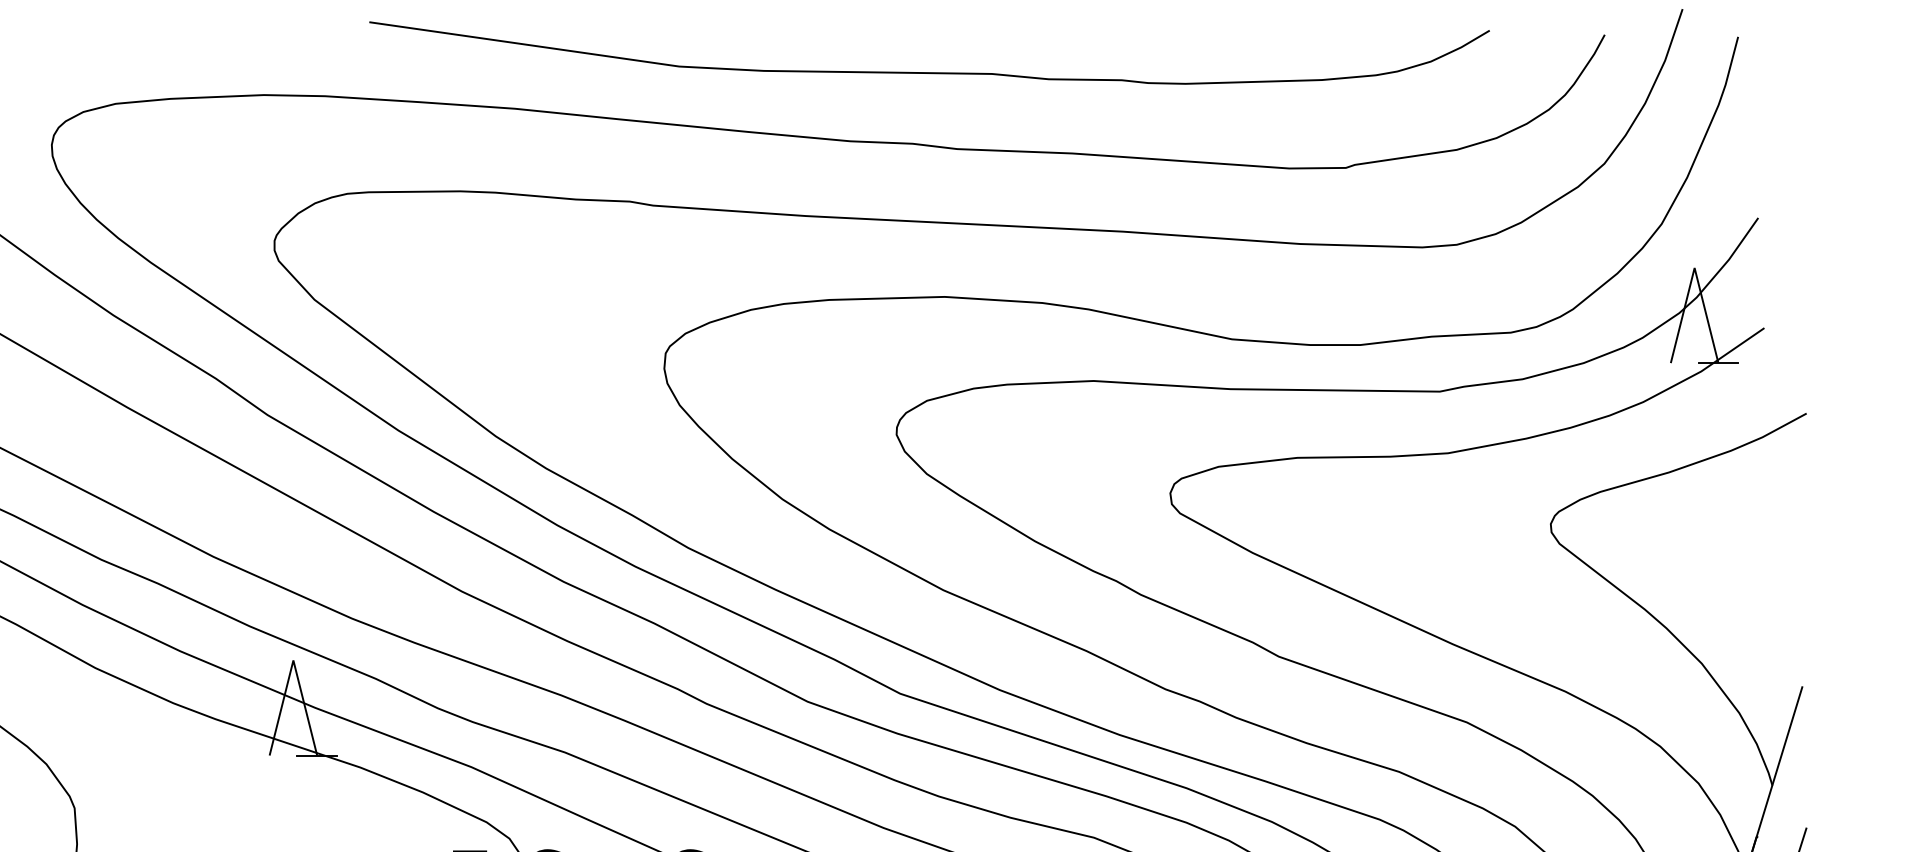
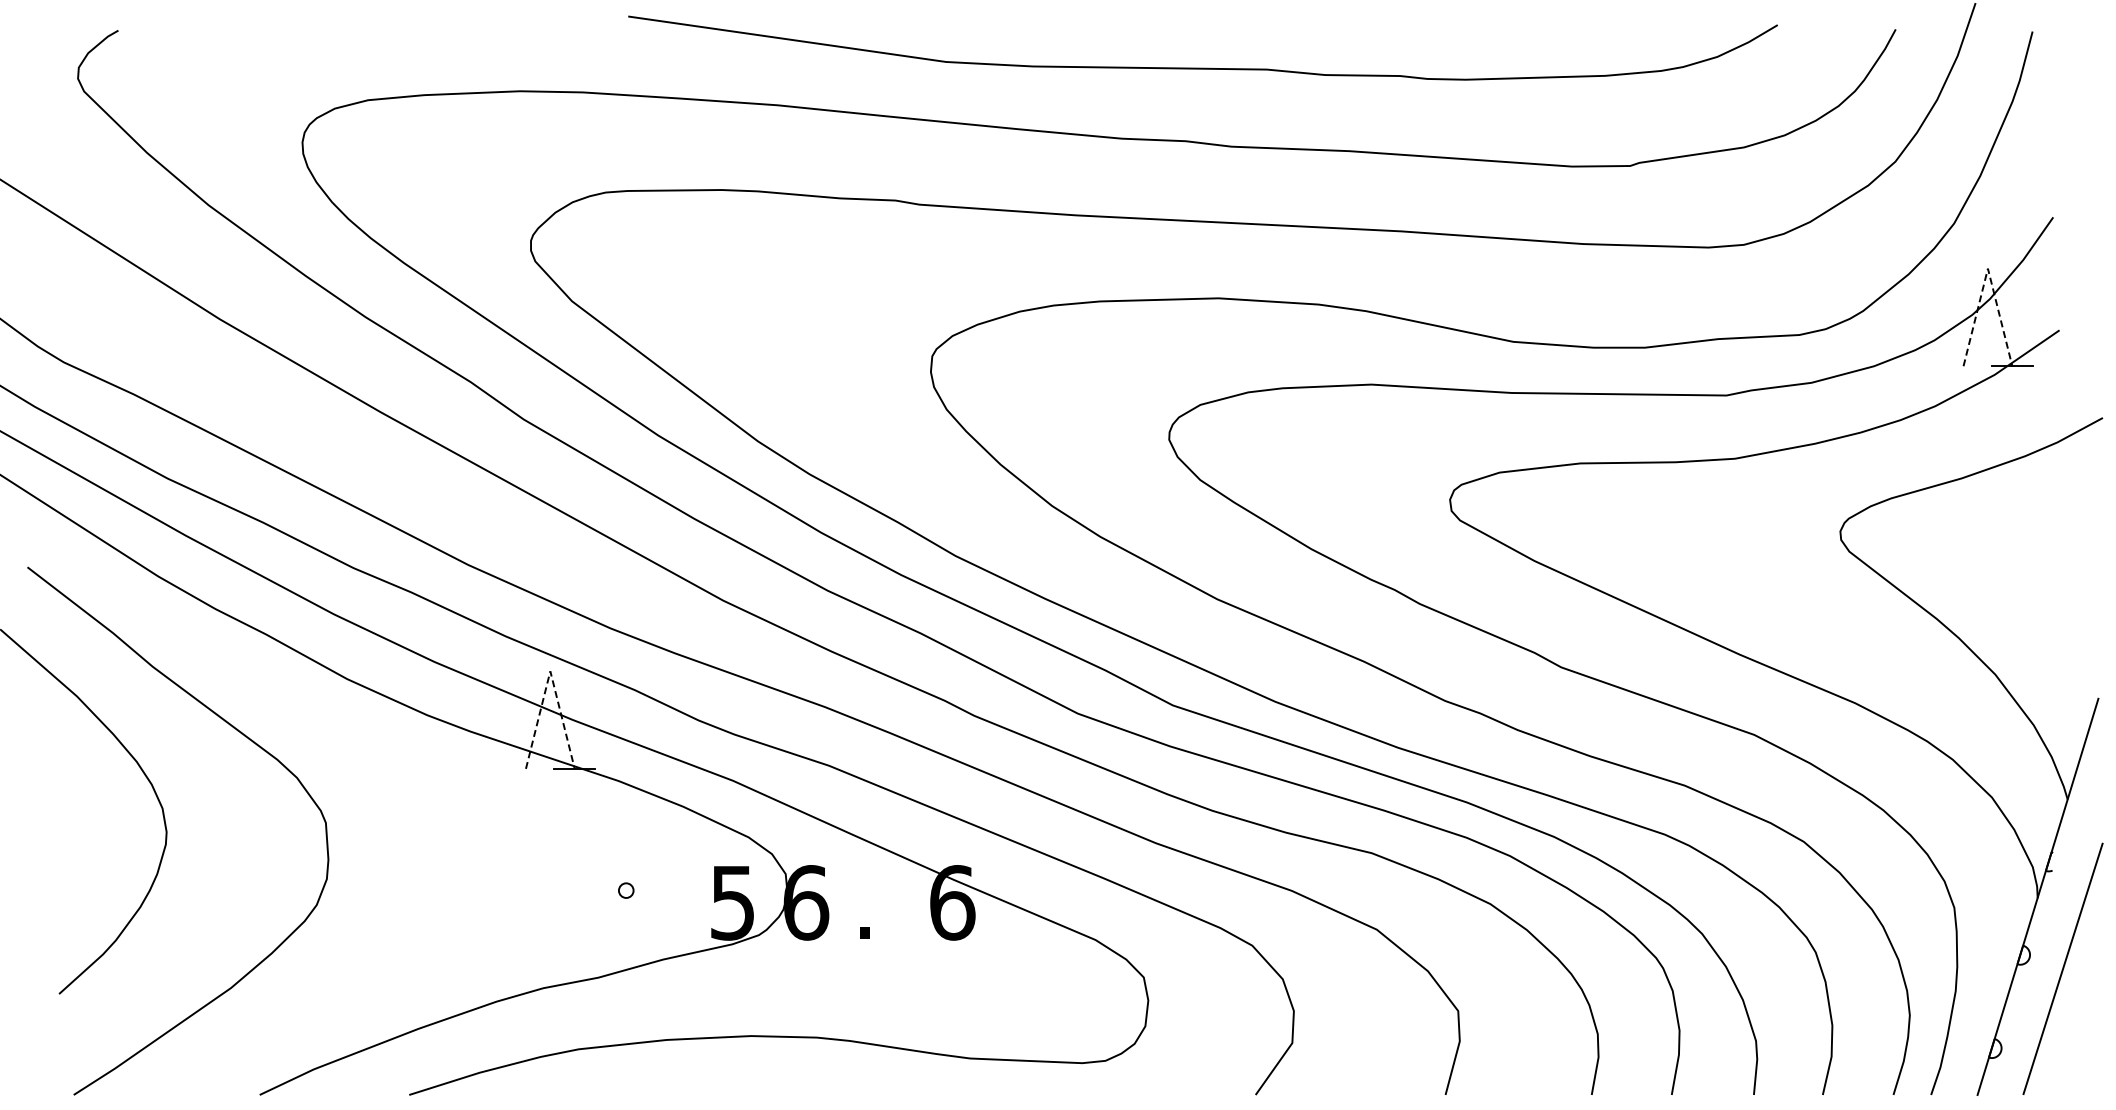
line: (1694, 267) -> (1987, 268), solid -> dashed
line: (293, 660) -> (550, 671), solid -> dashed

